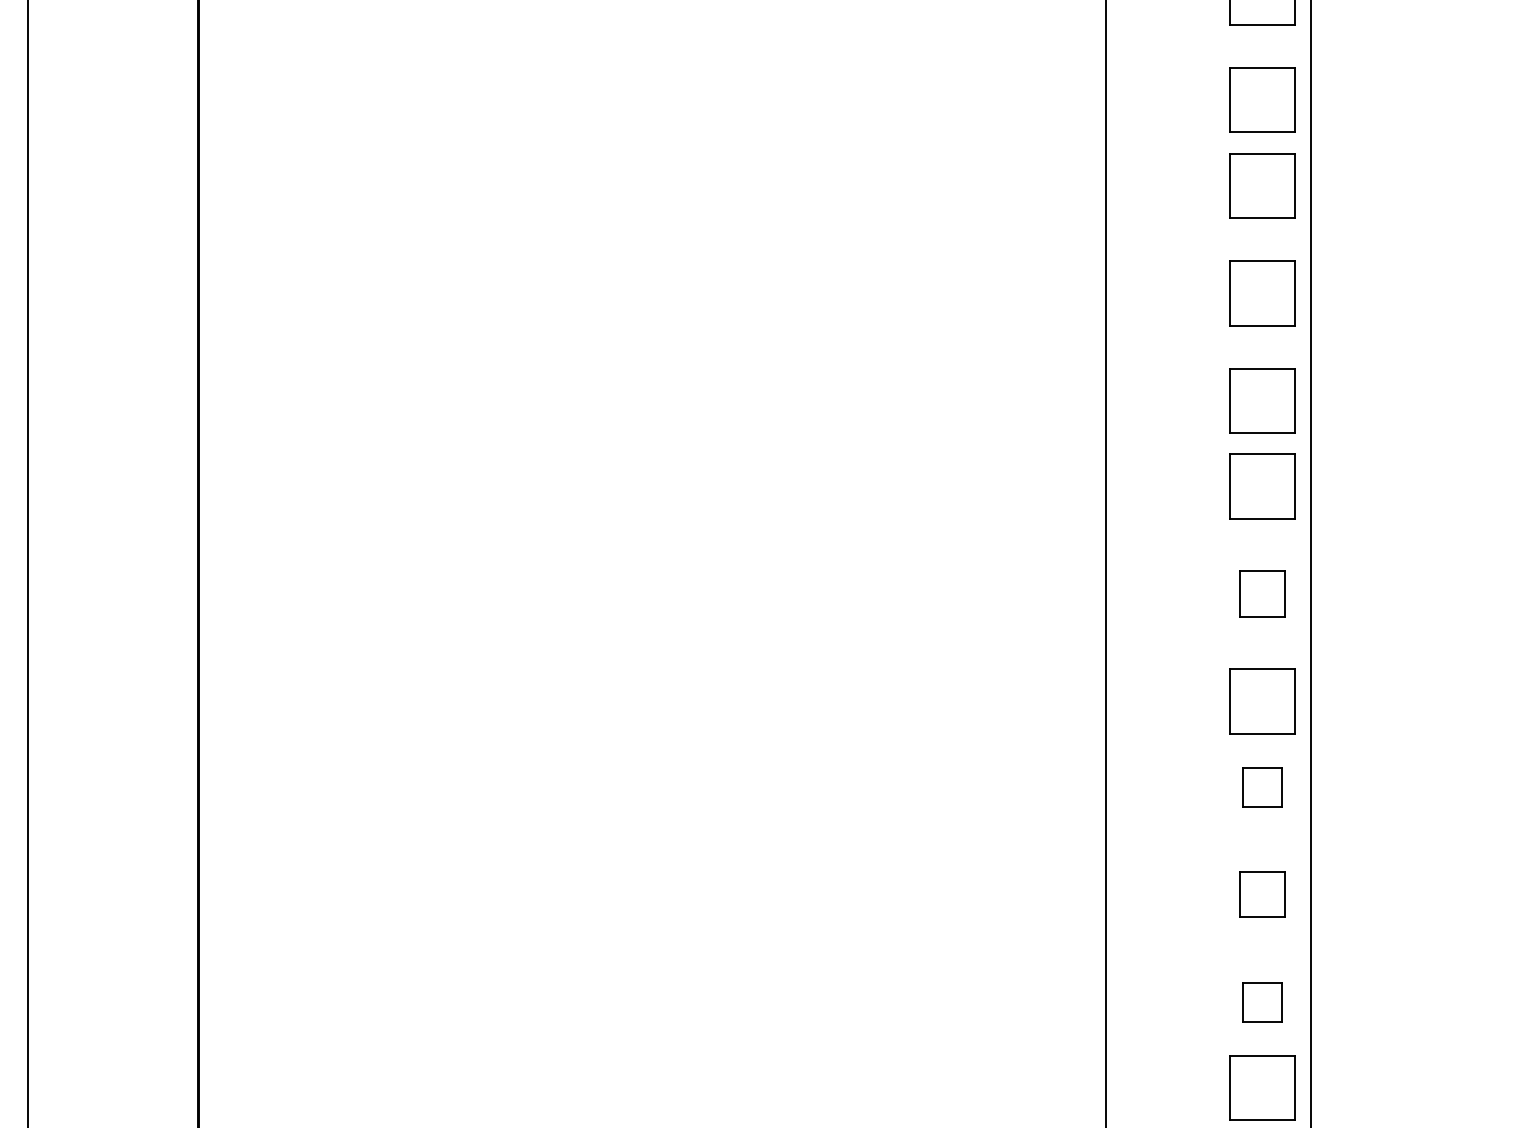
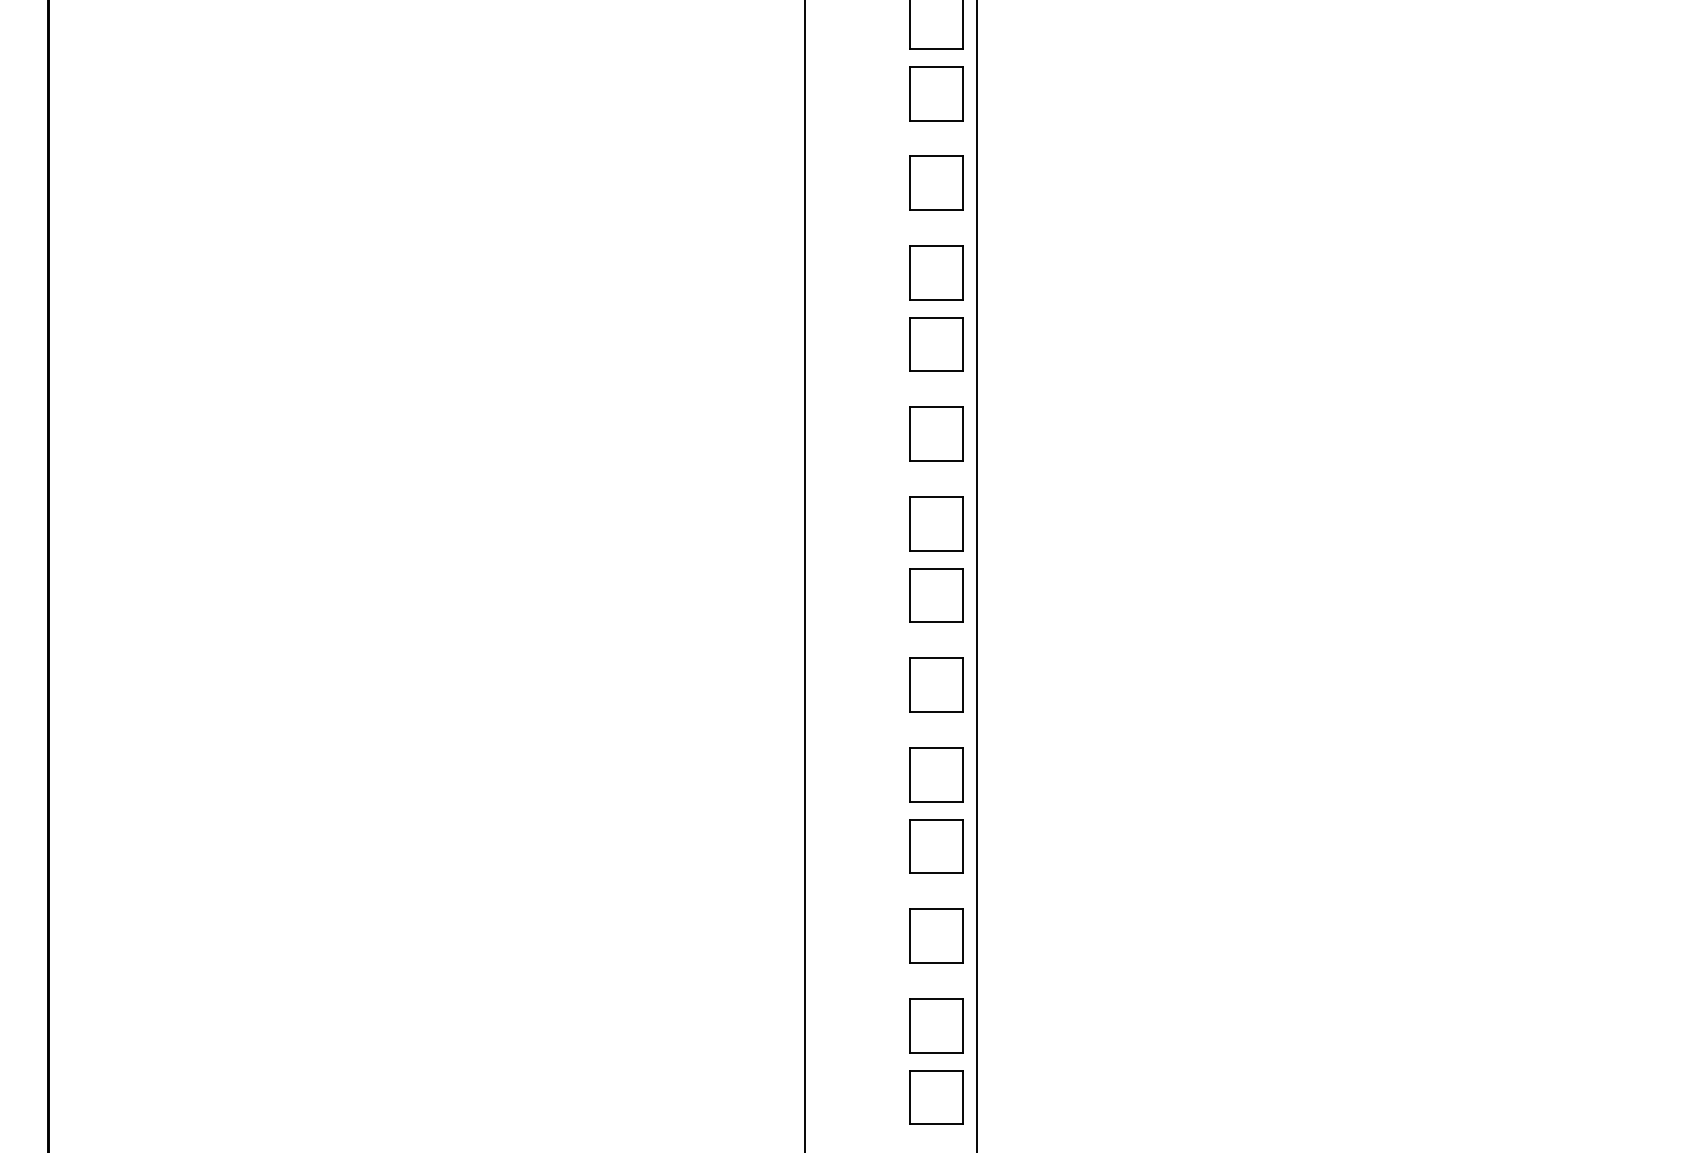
part: (1262, 593) -> (936, 433), size x1.43
part: (1262, 787) -> (936, 595), size x1.67
part: (1262, 893) -> (936, 684), size x1.43
part: (1262, 1001) -> (936, 774), size x1.67

